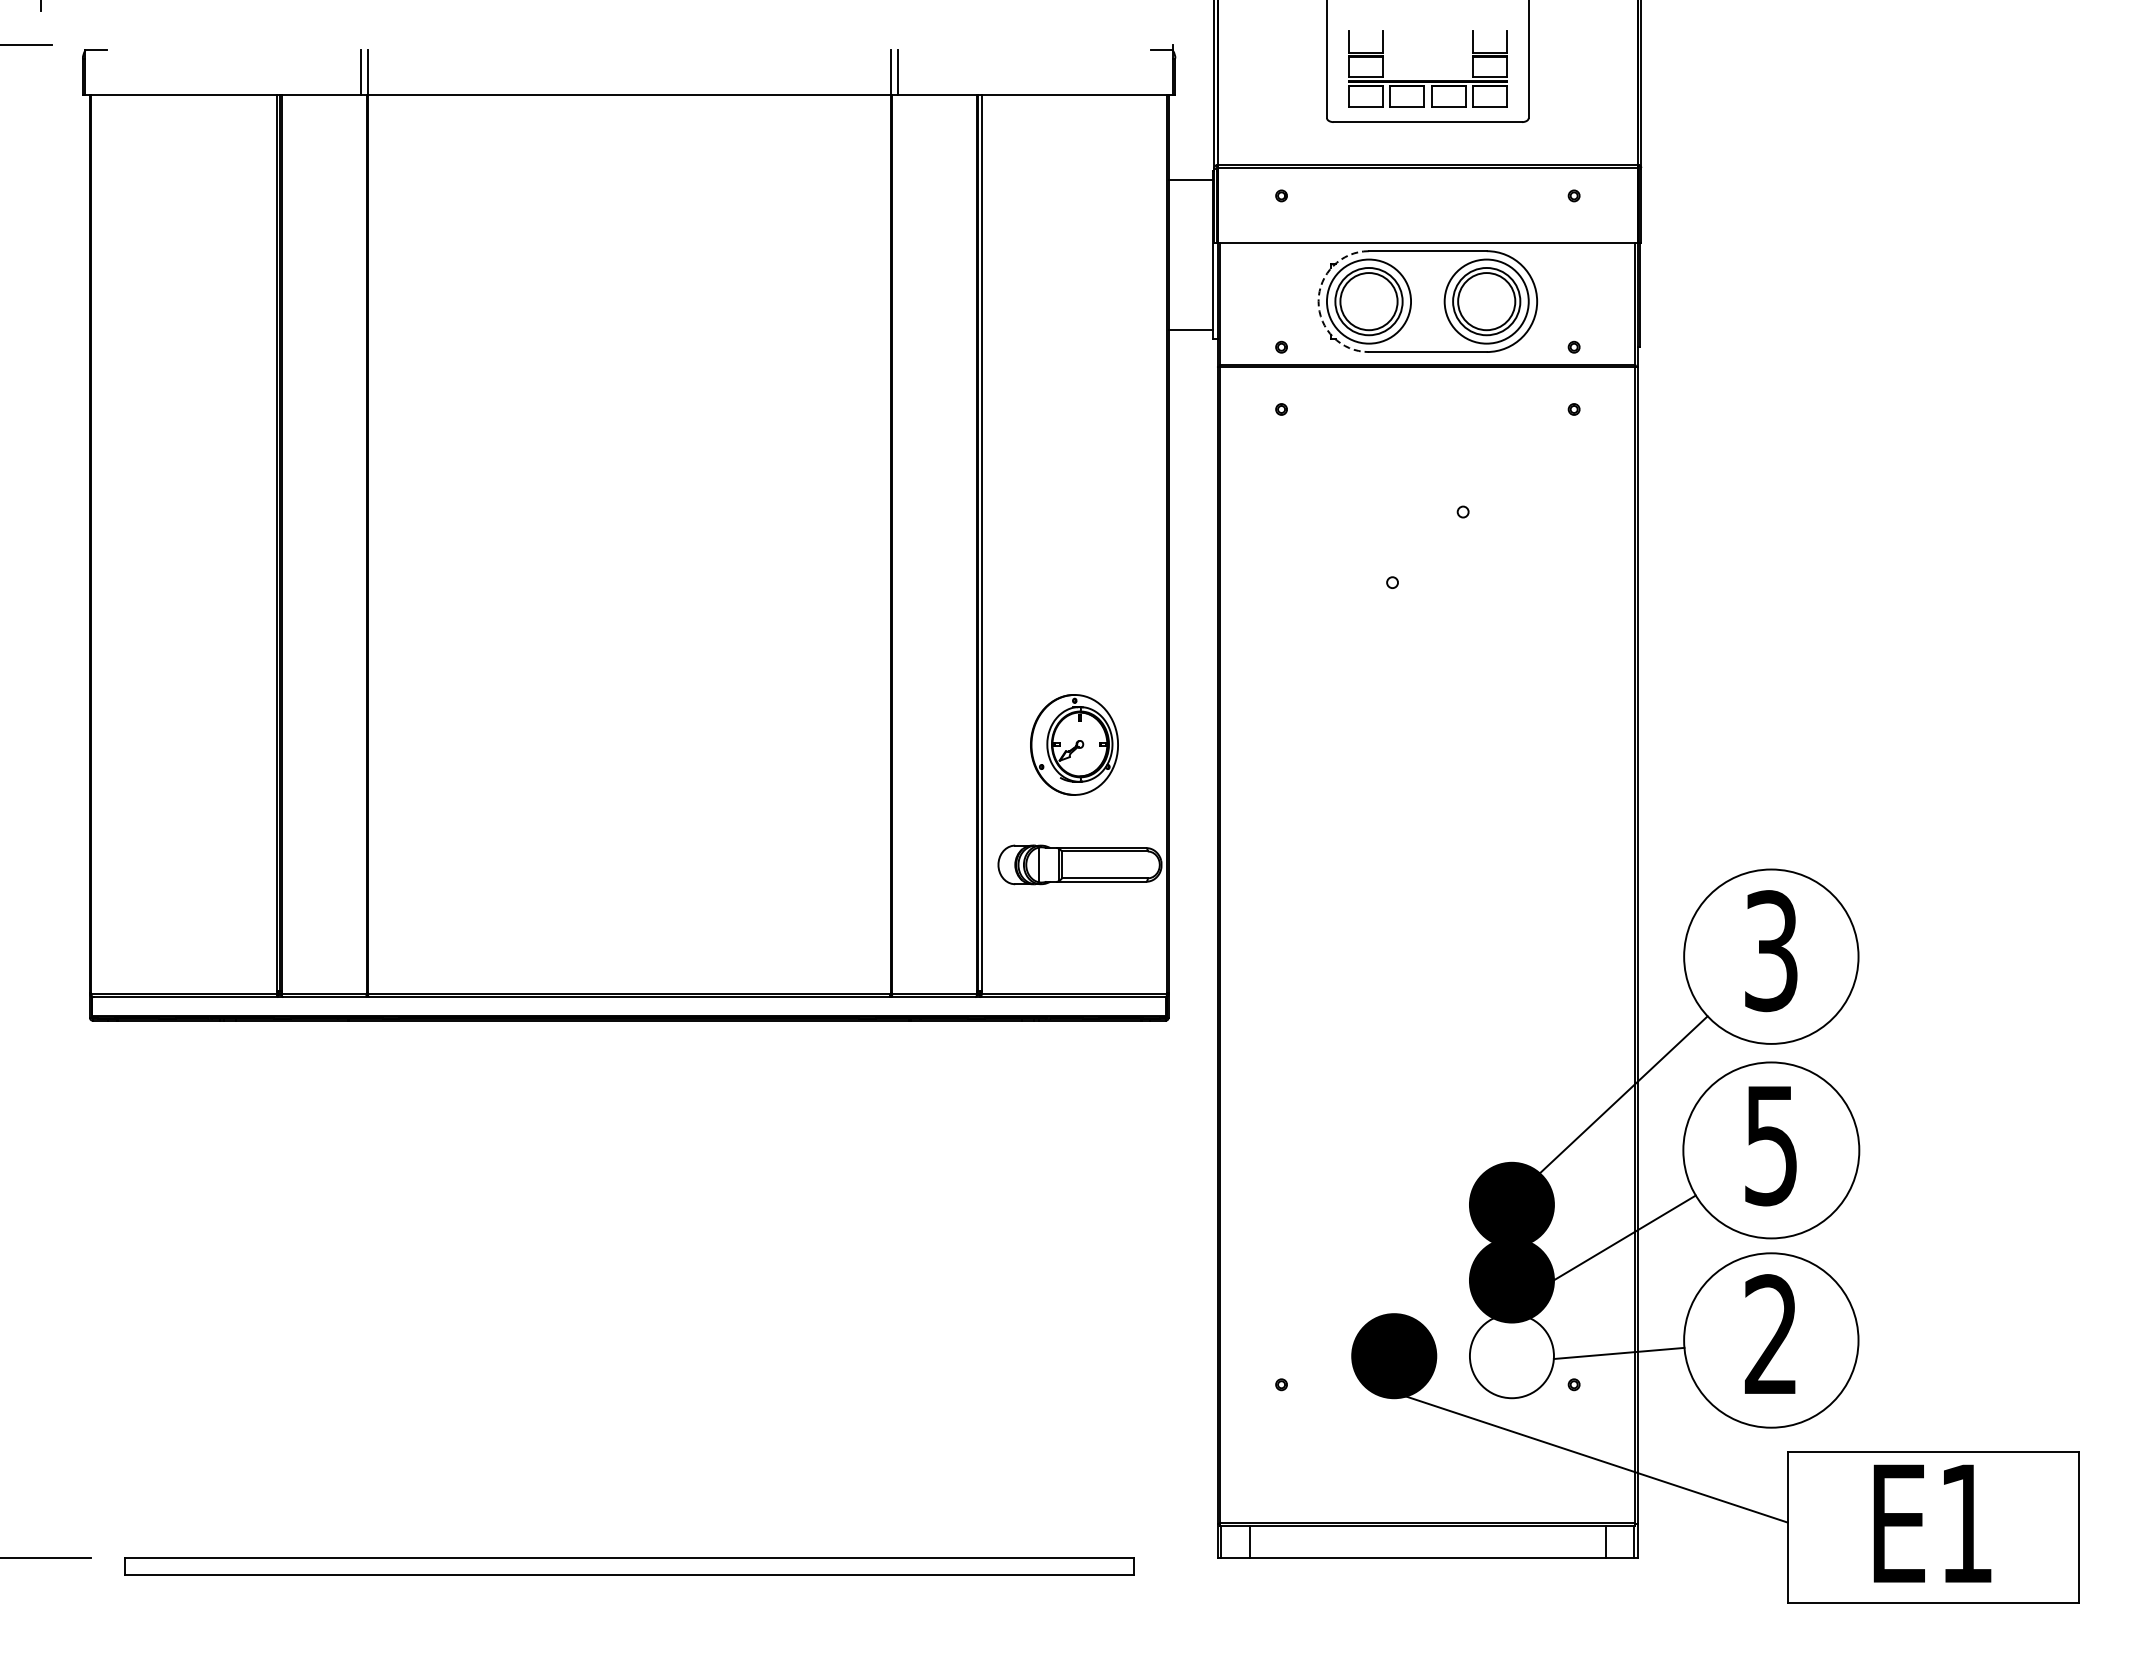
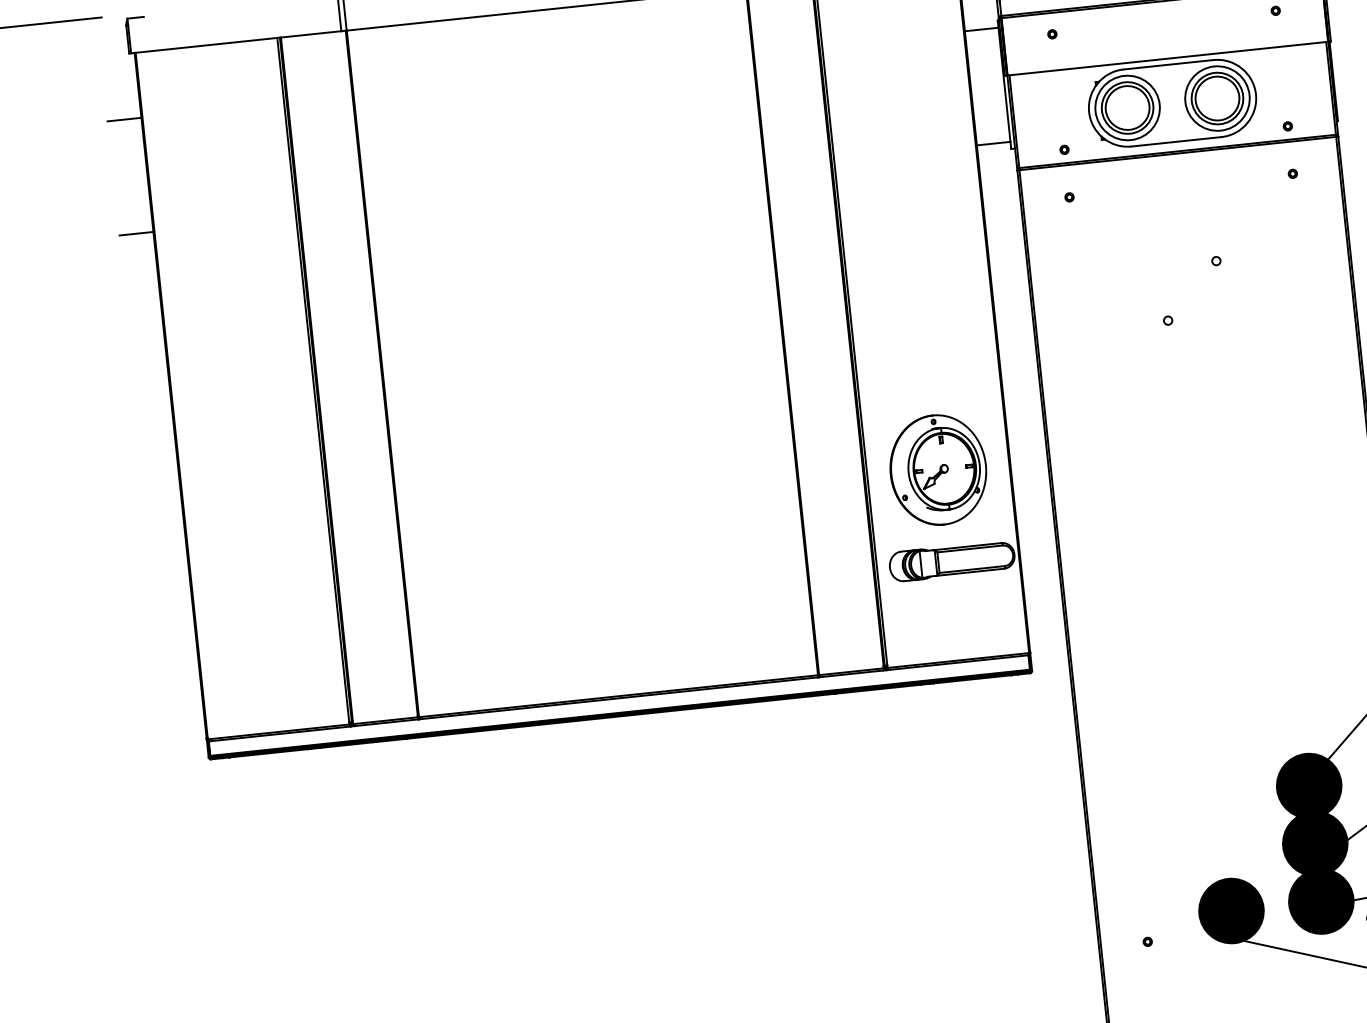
line: (67, 180) -> (124, 119), added
arc: (1318, 301) -> (1089, 111), dashed -> solid
line: (67, 329) -> (136, 233), added
part: (1074, 744) -> (938, 469), size x1.43
fill: (1511, 1358) -> (1321, 903), added

